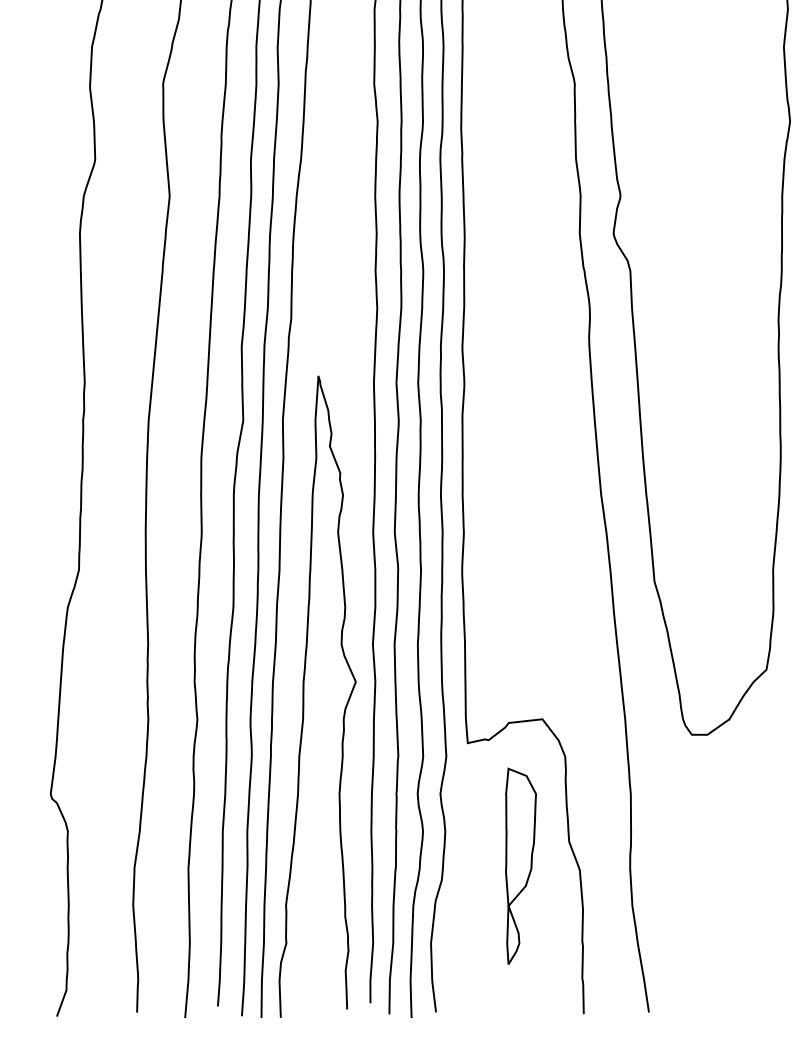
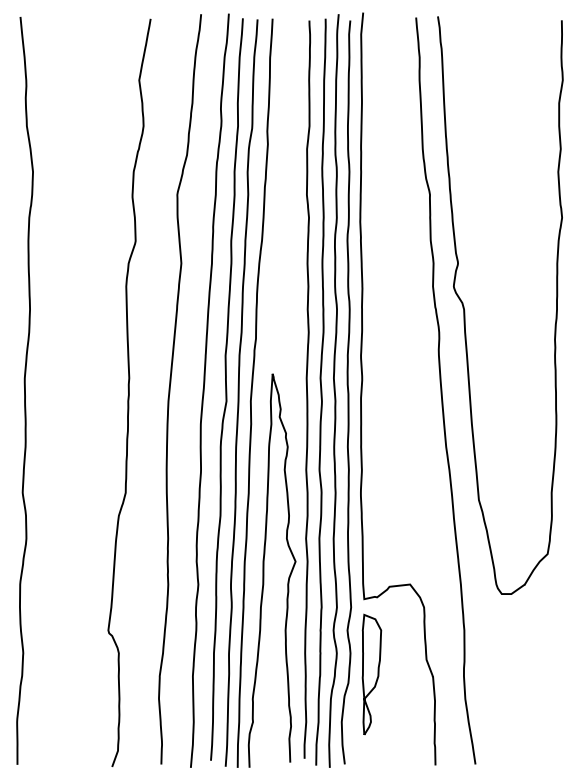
part: (520, 864) -> (371, 673), moved

